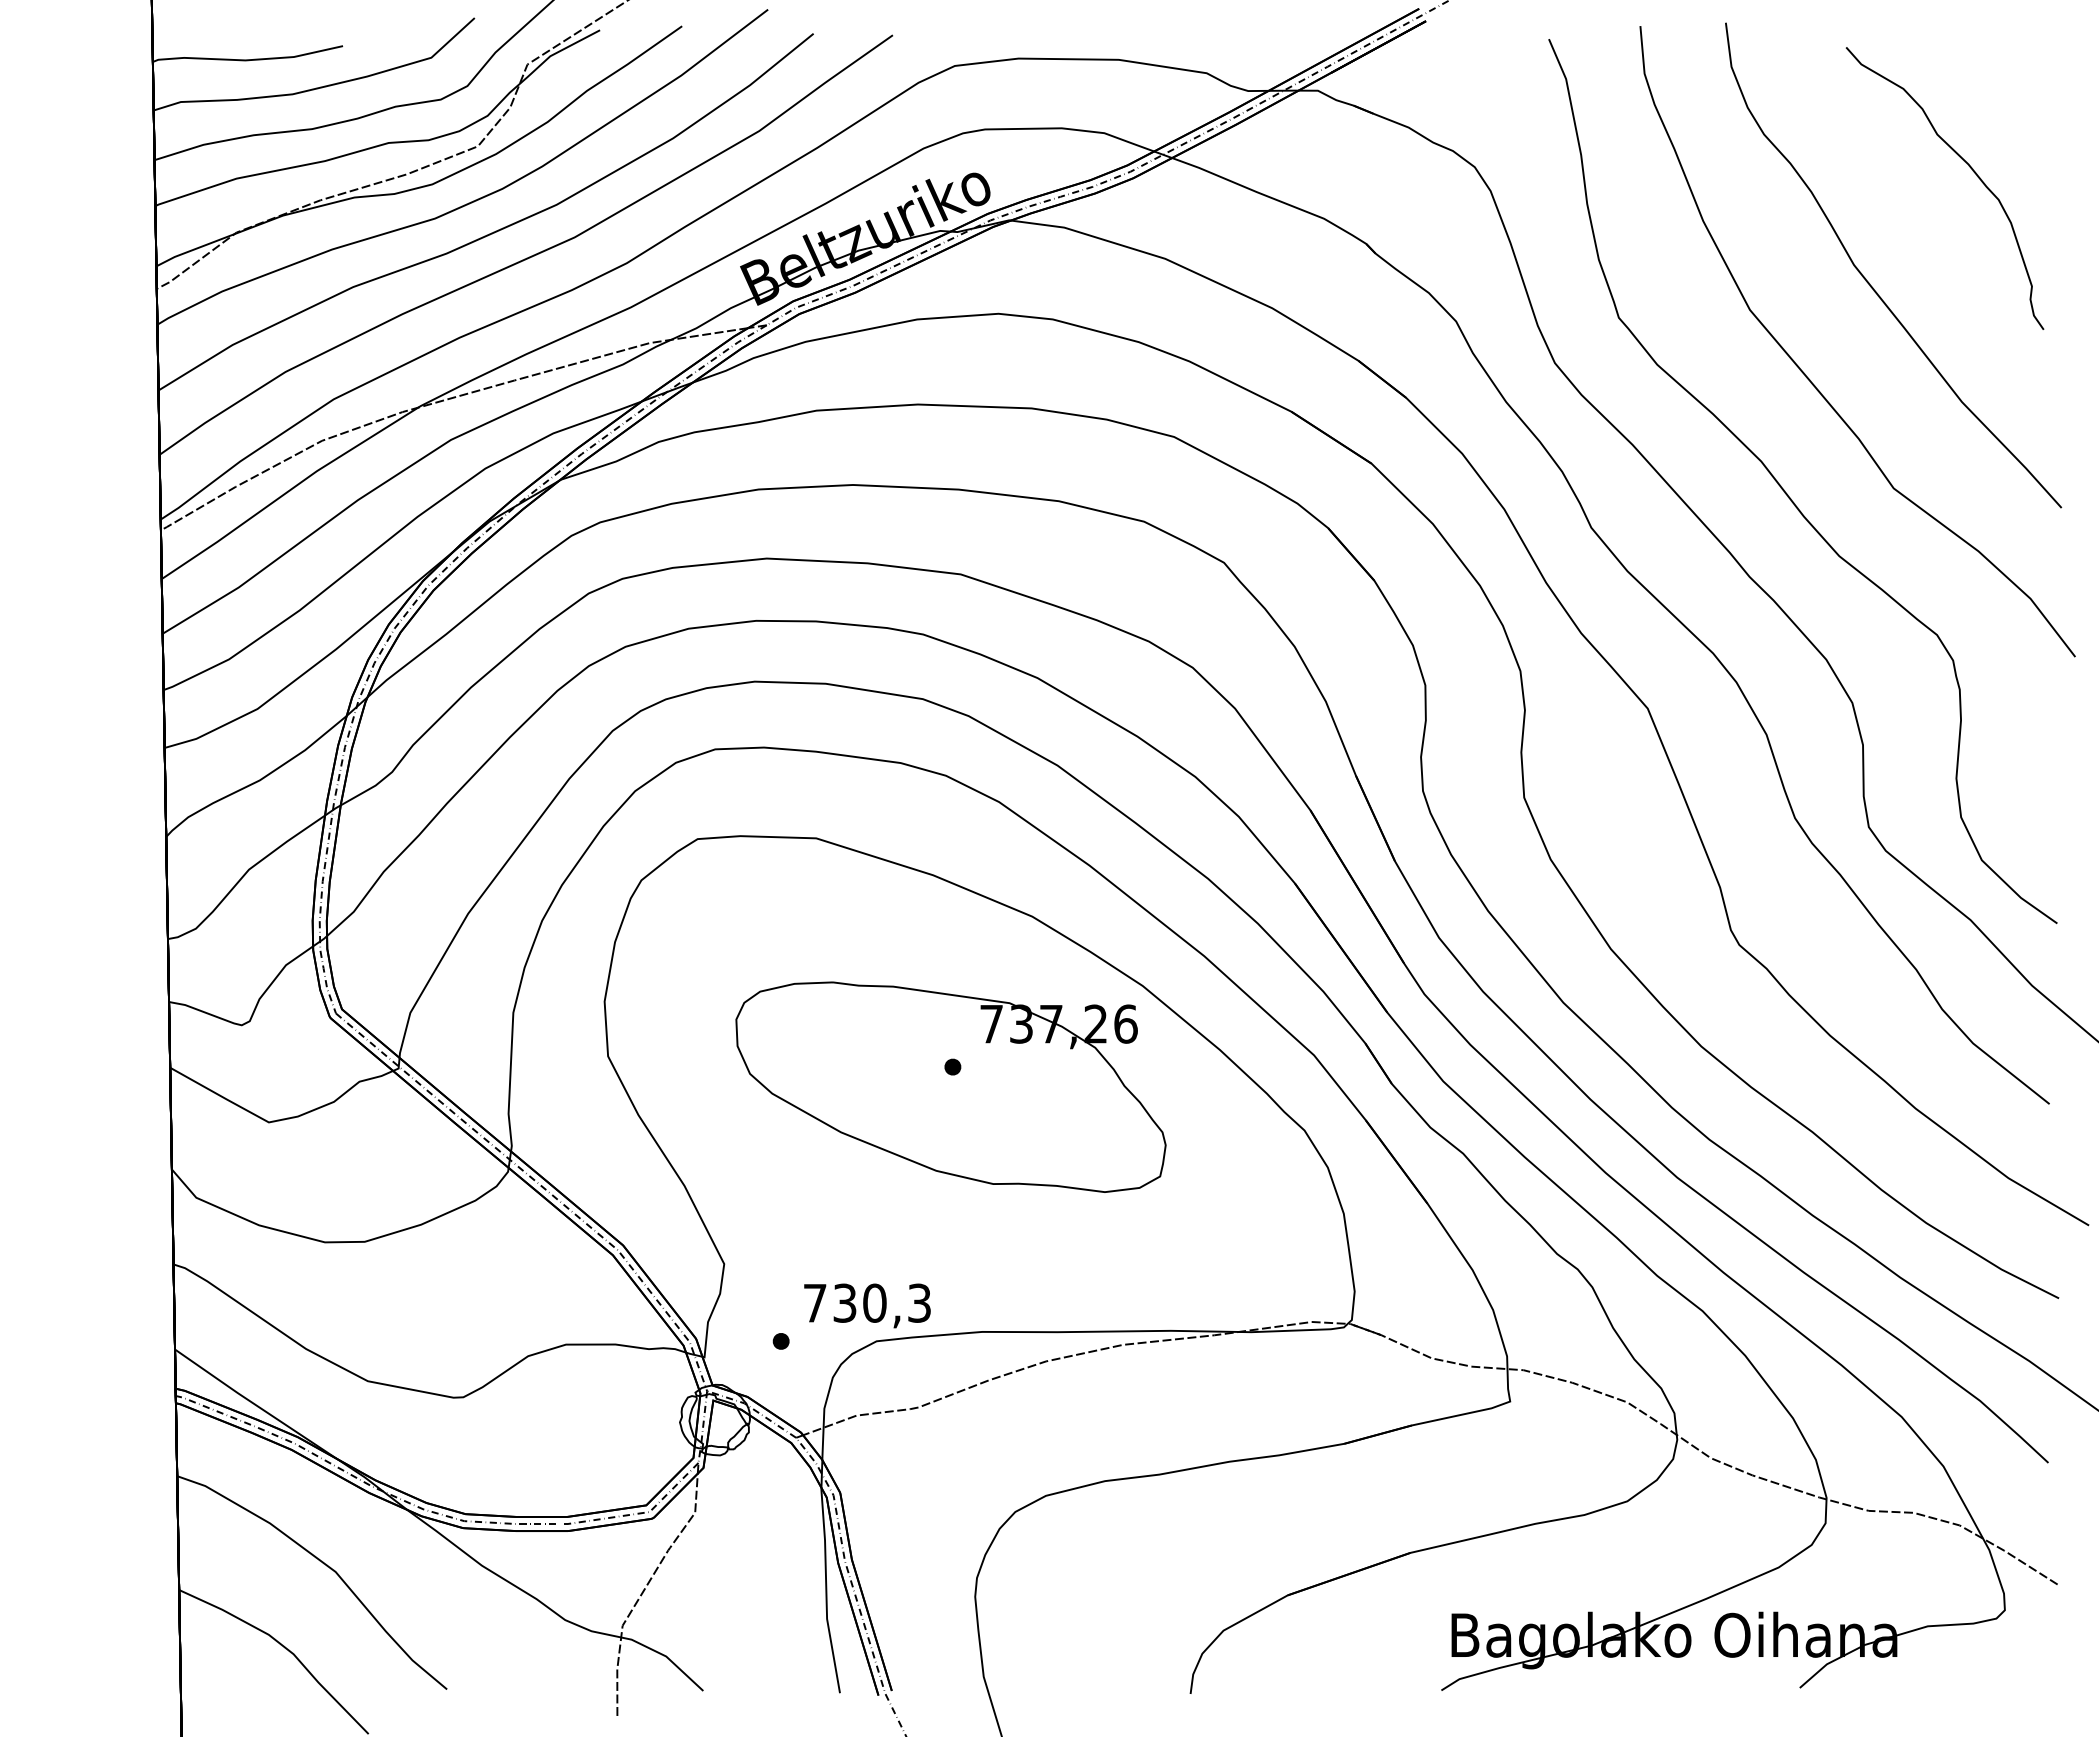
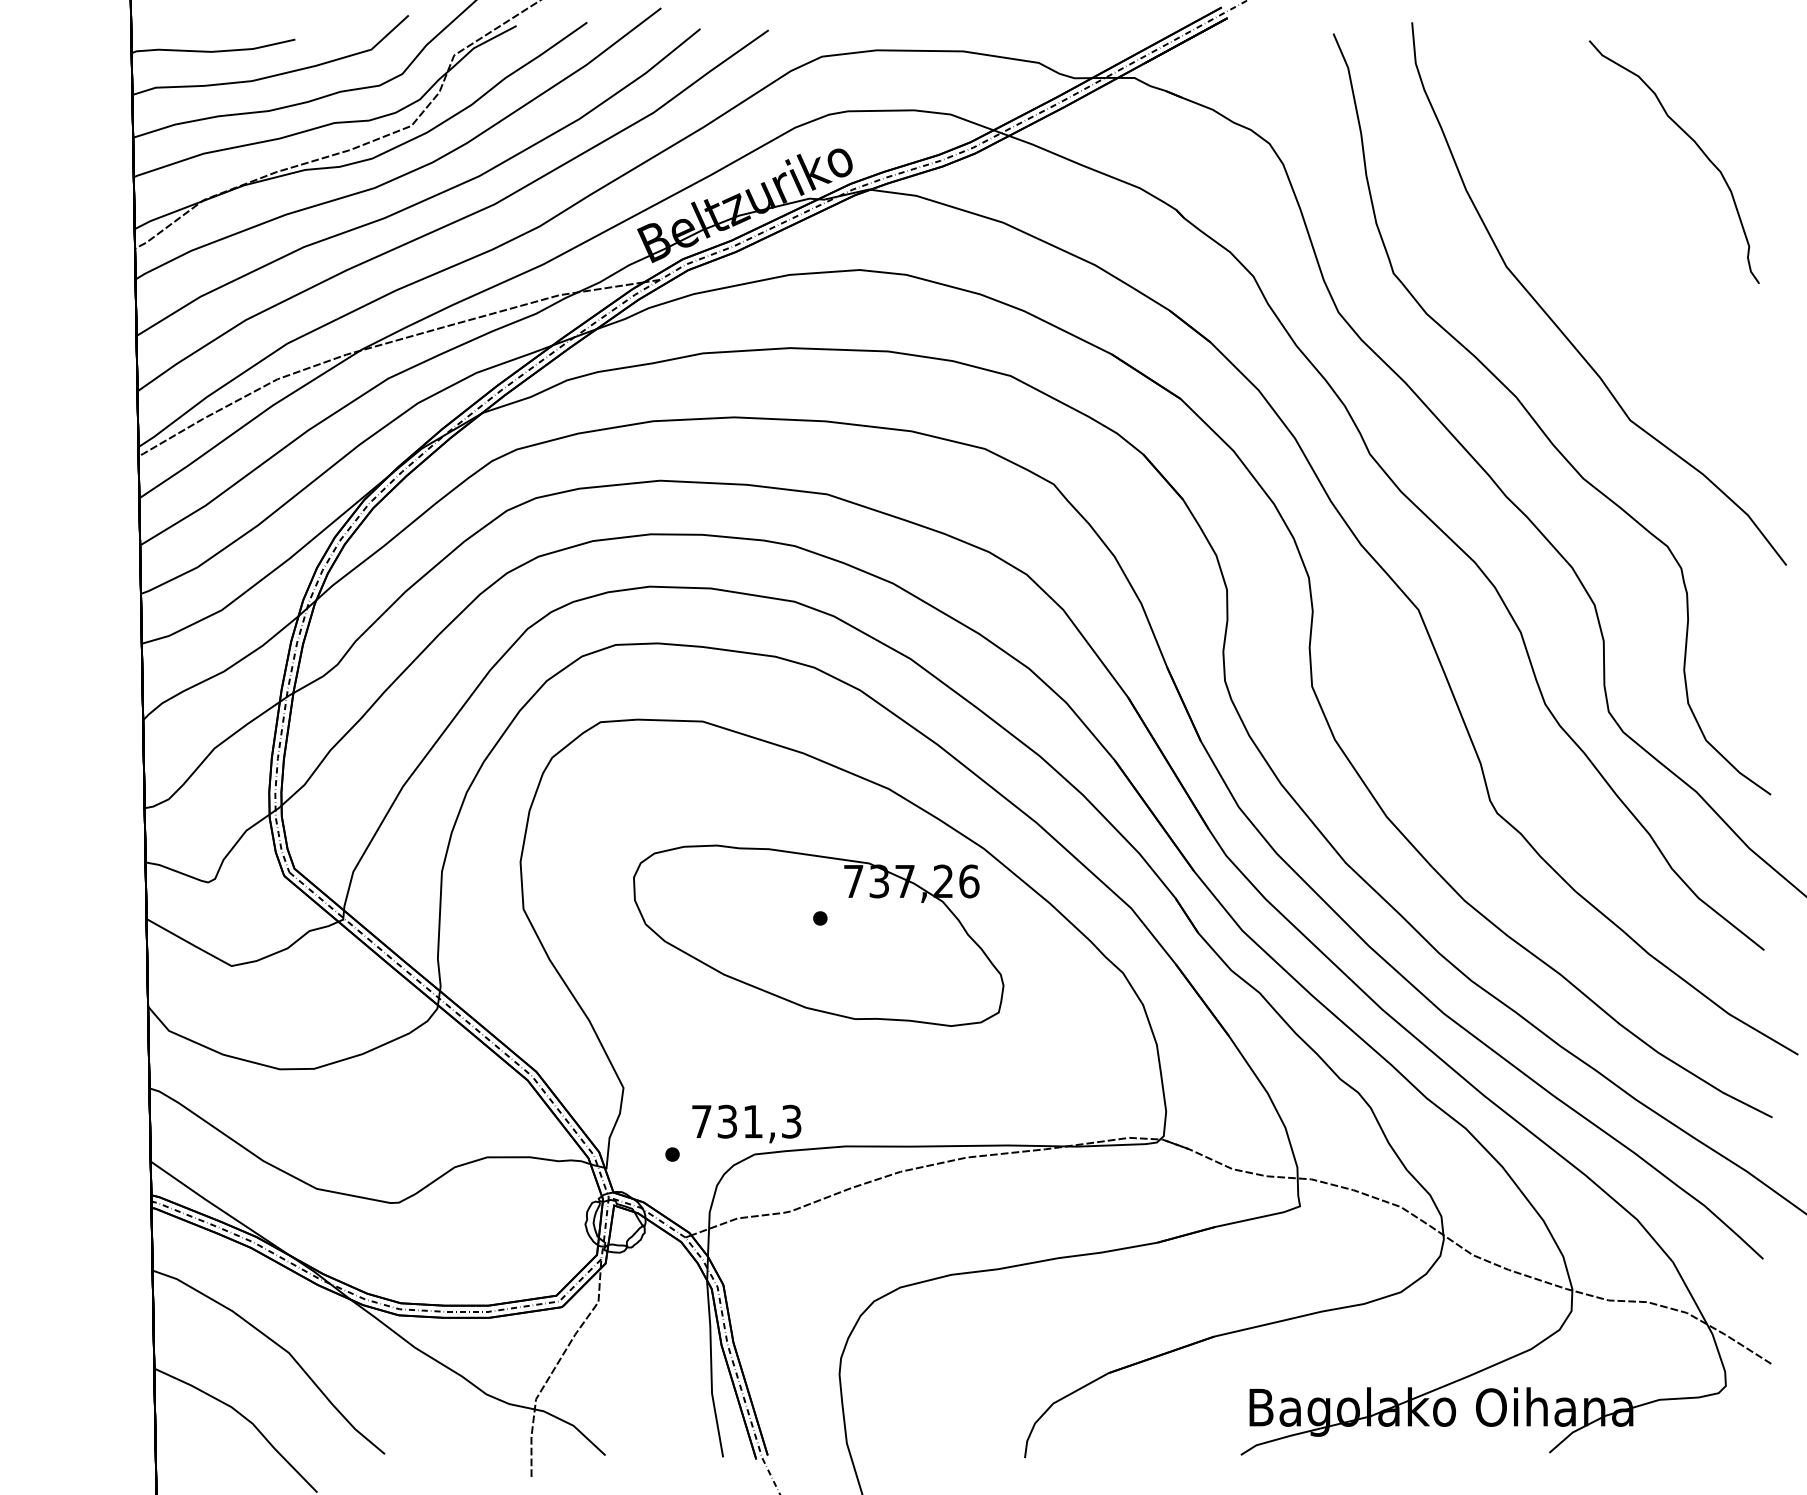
curve: (1869, 282) -> (1609, 243), removed
text: (874, 1302) -> (752, 1121), 730,3 -> 731,3

